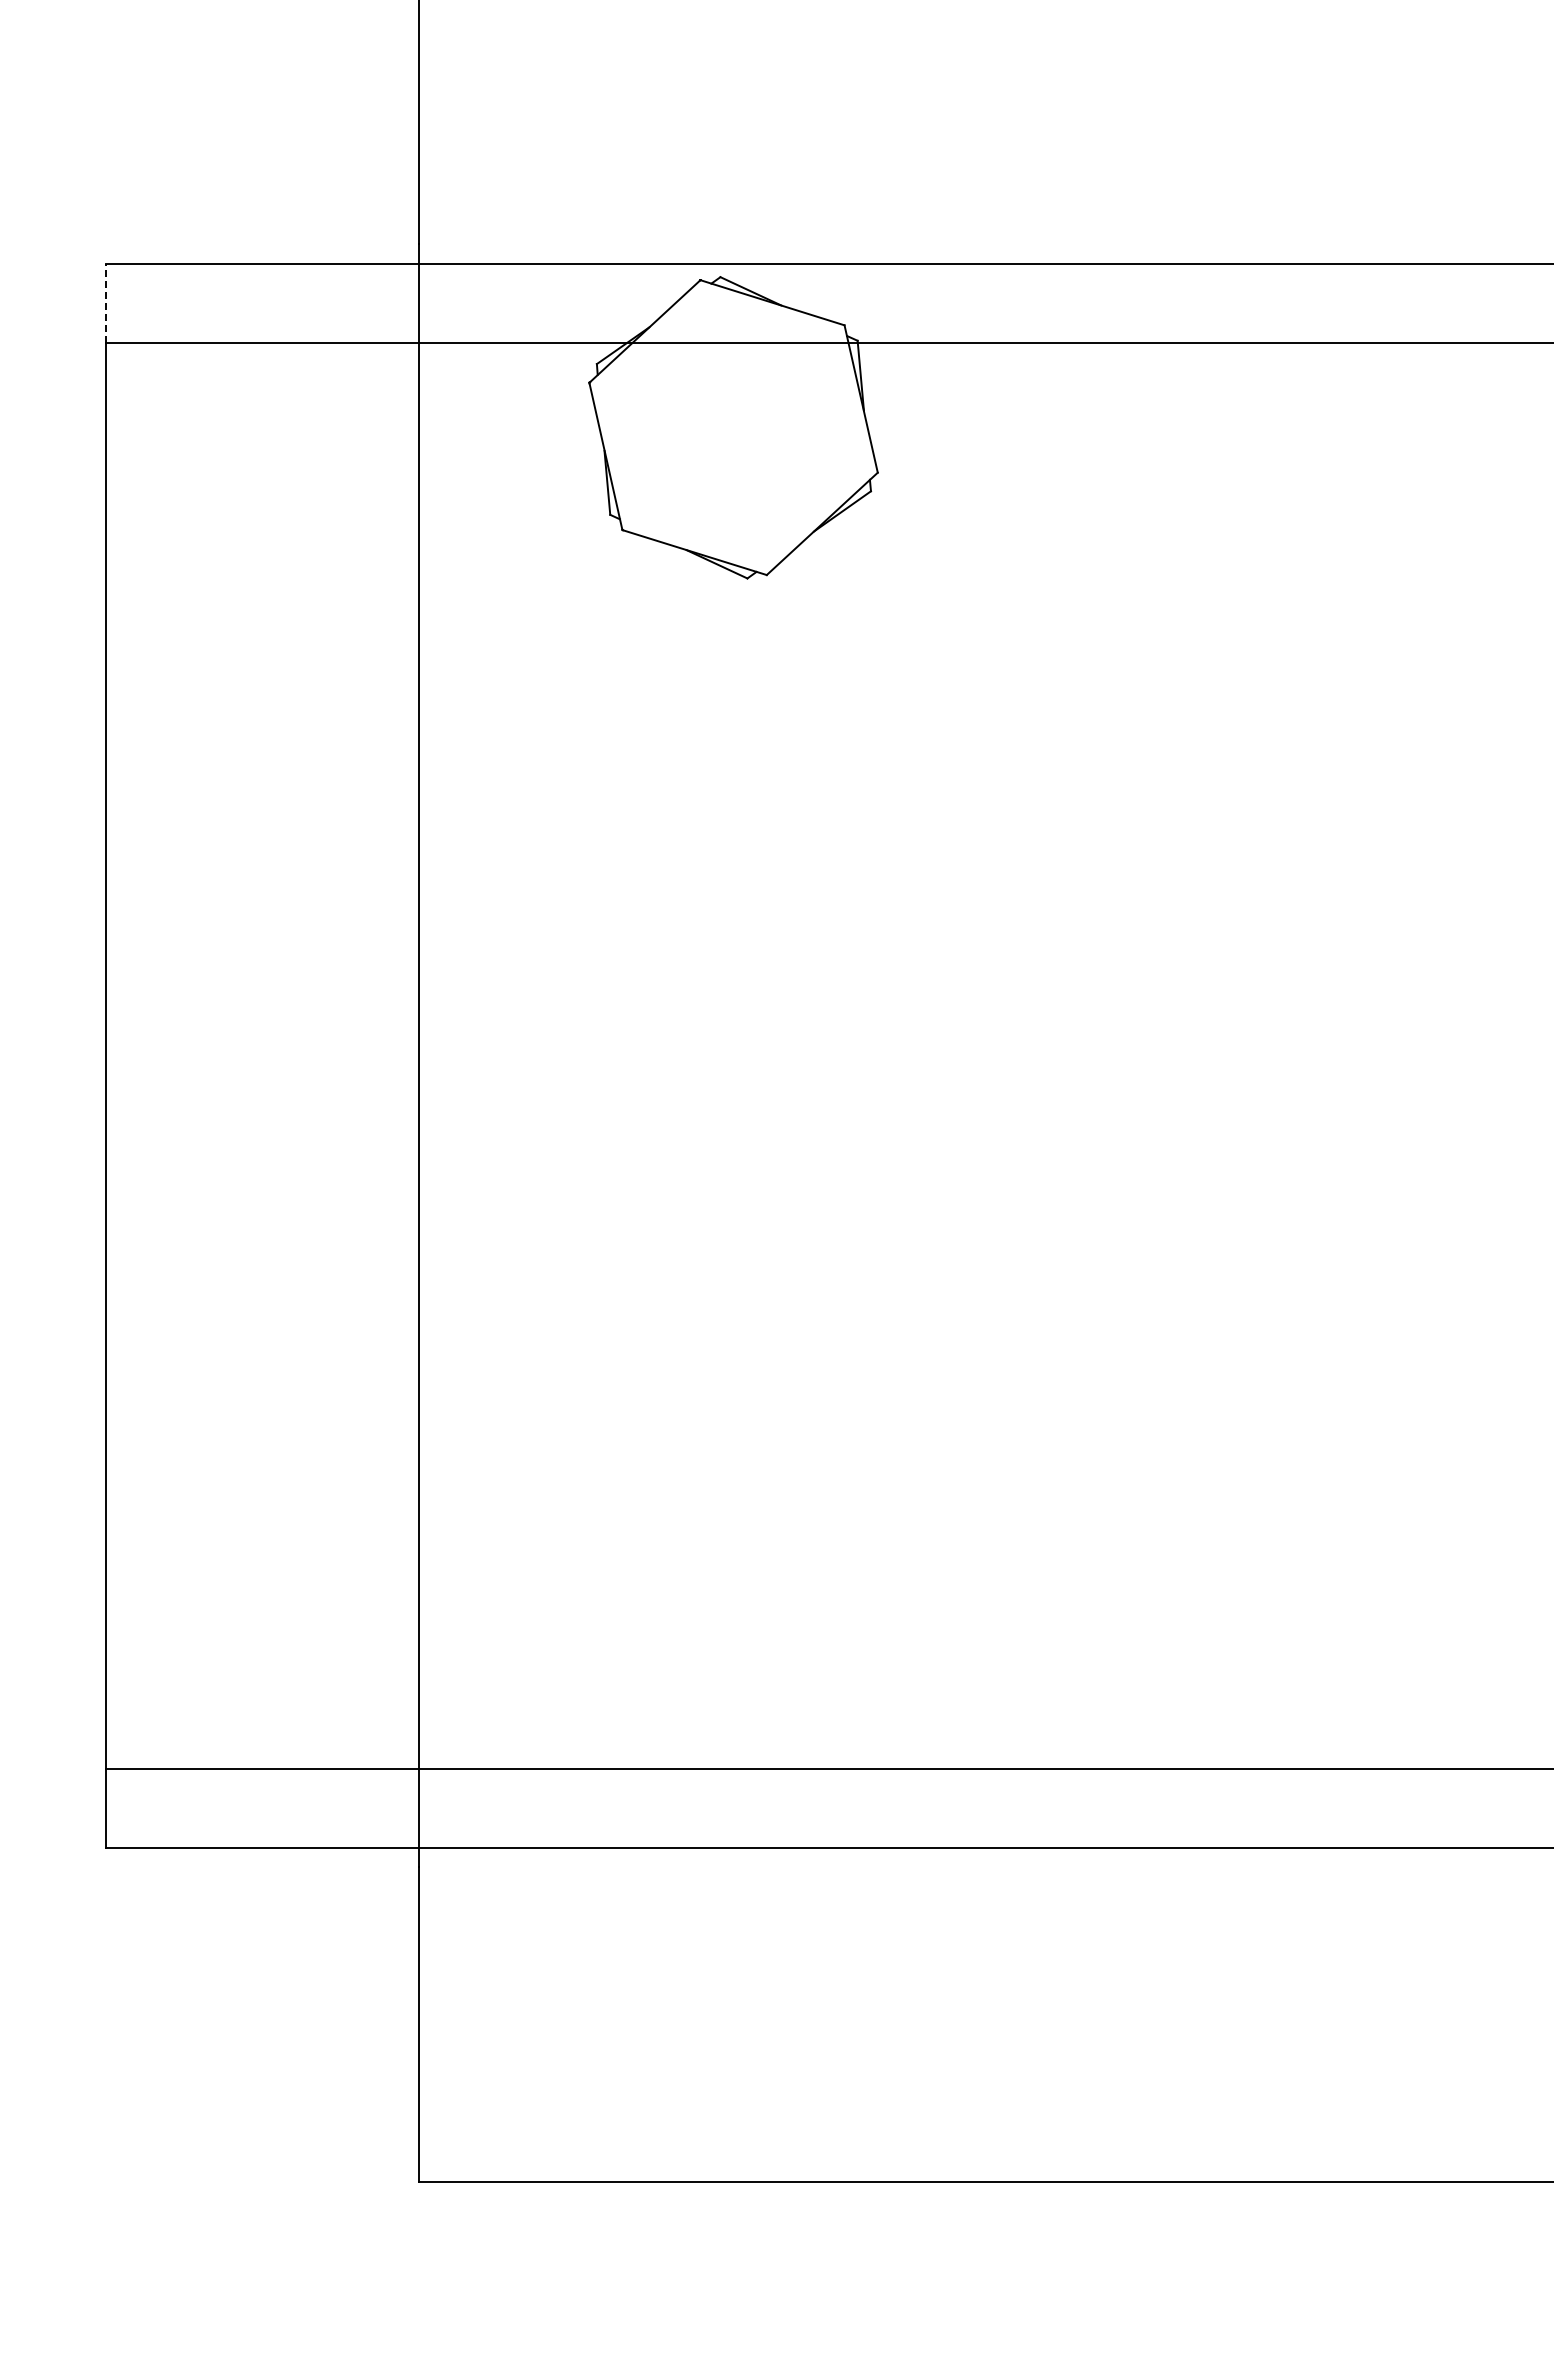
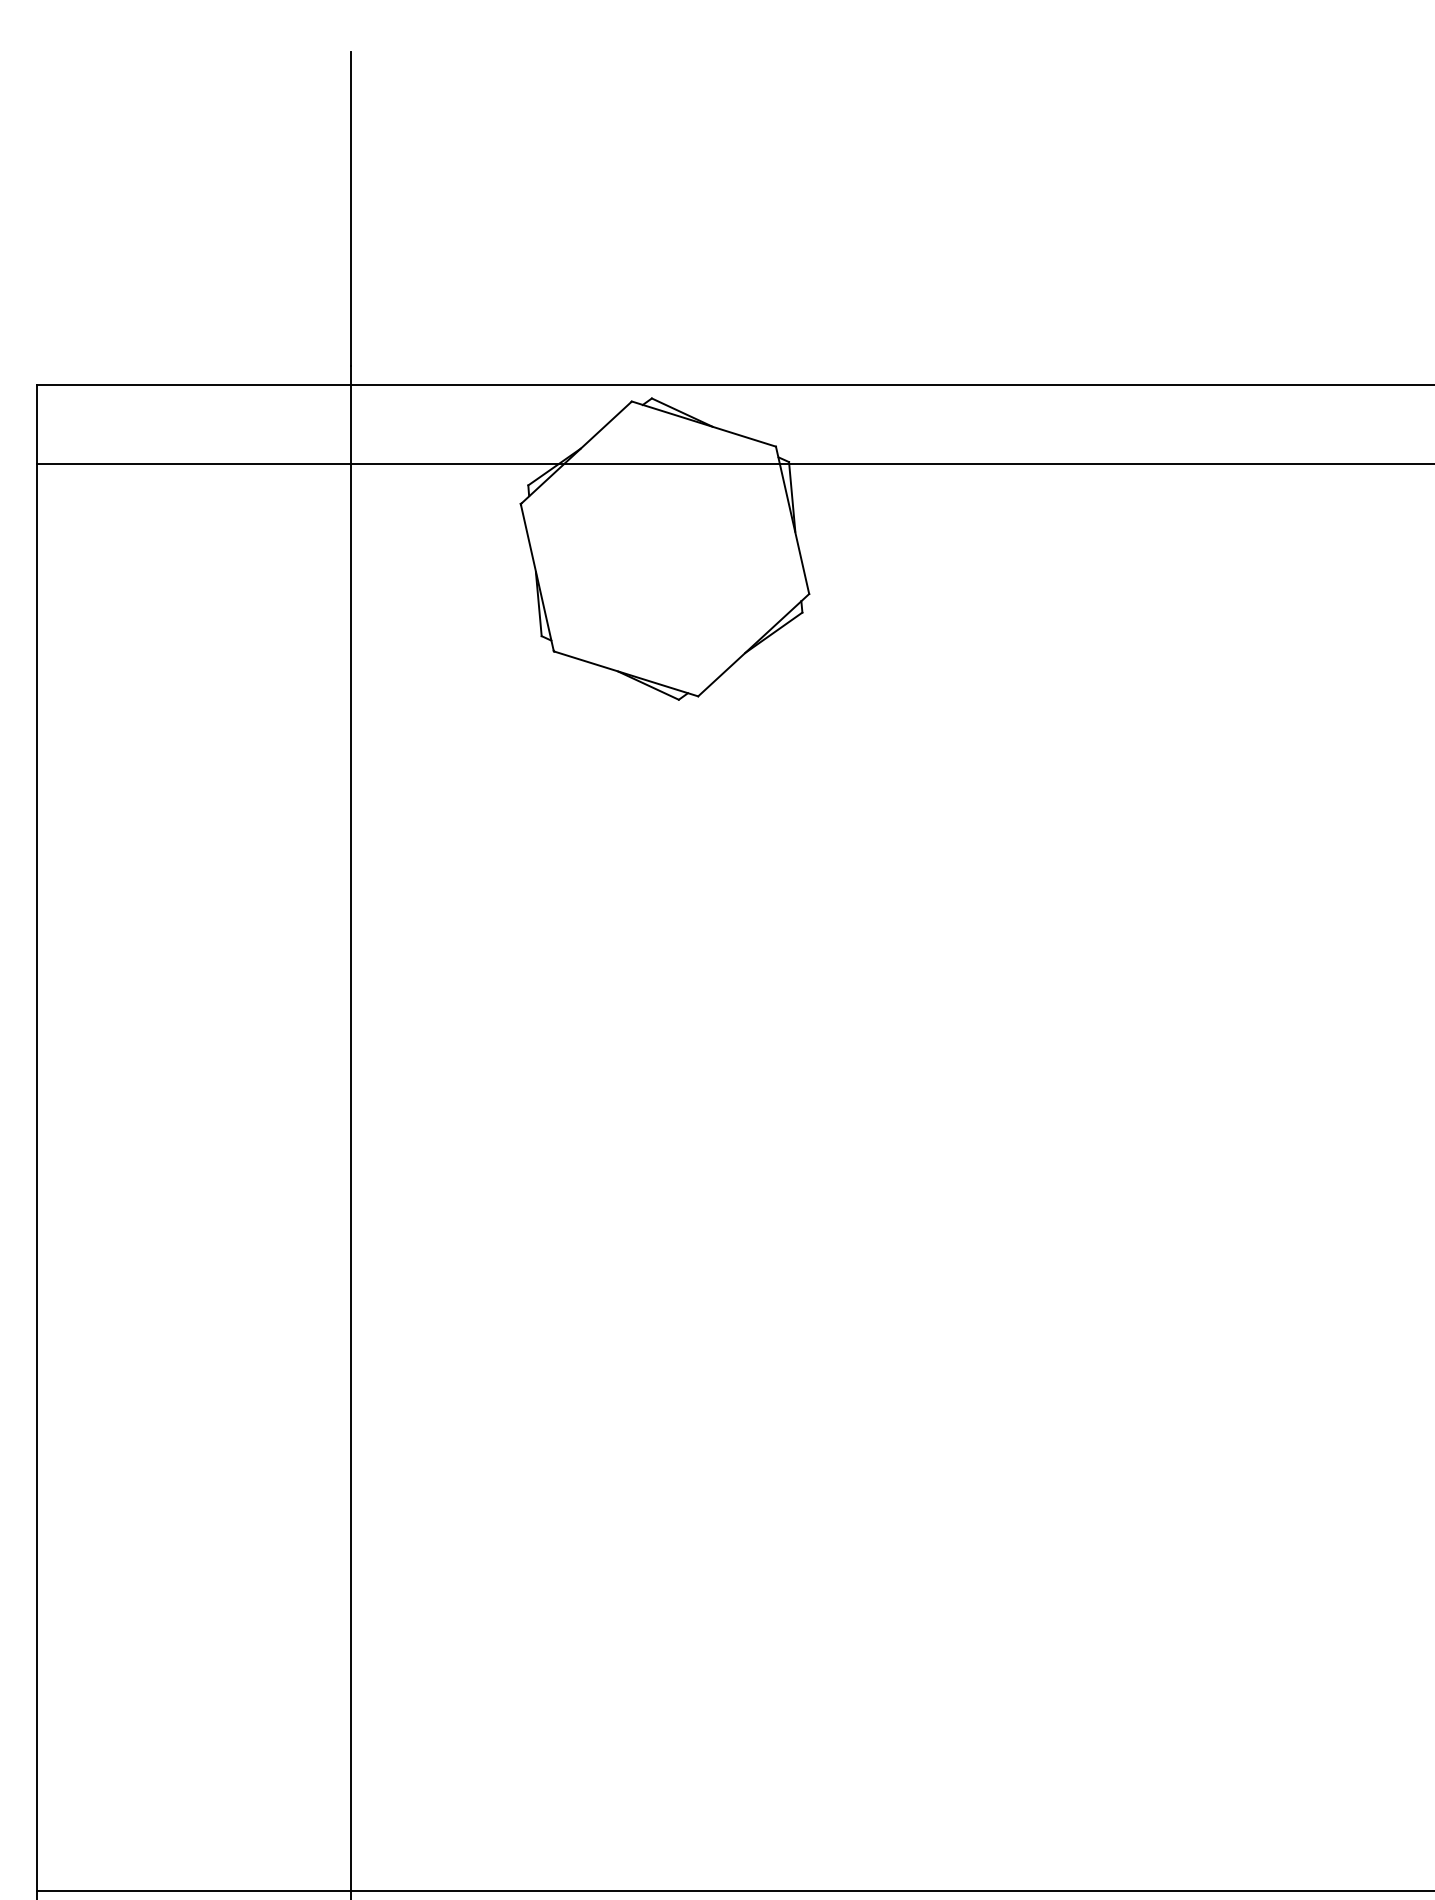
line: (105, 302) -> (36, 423), dashed -> solid

